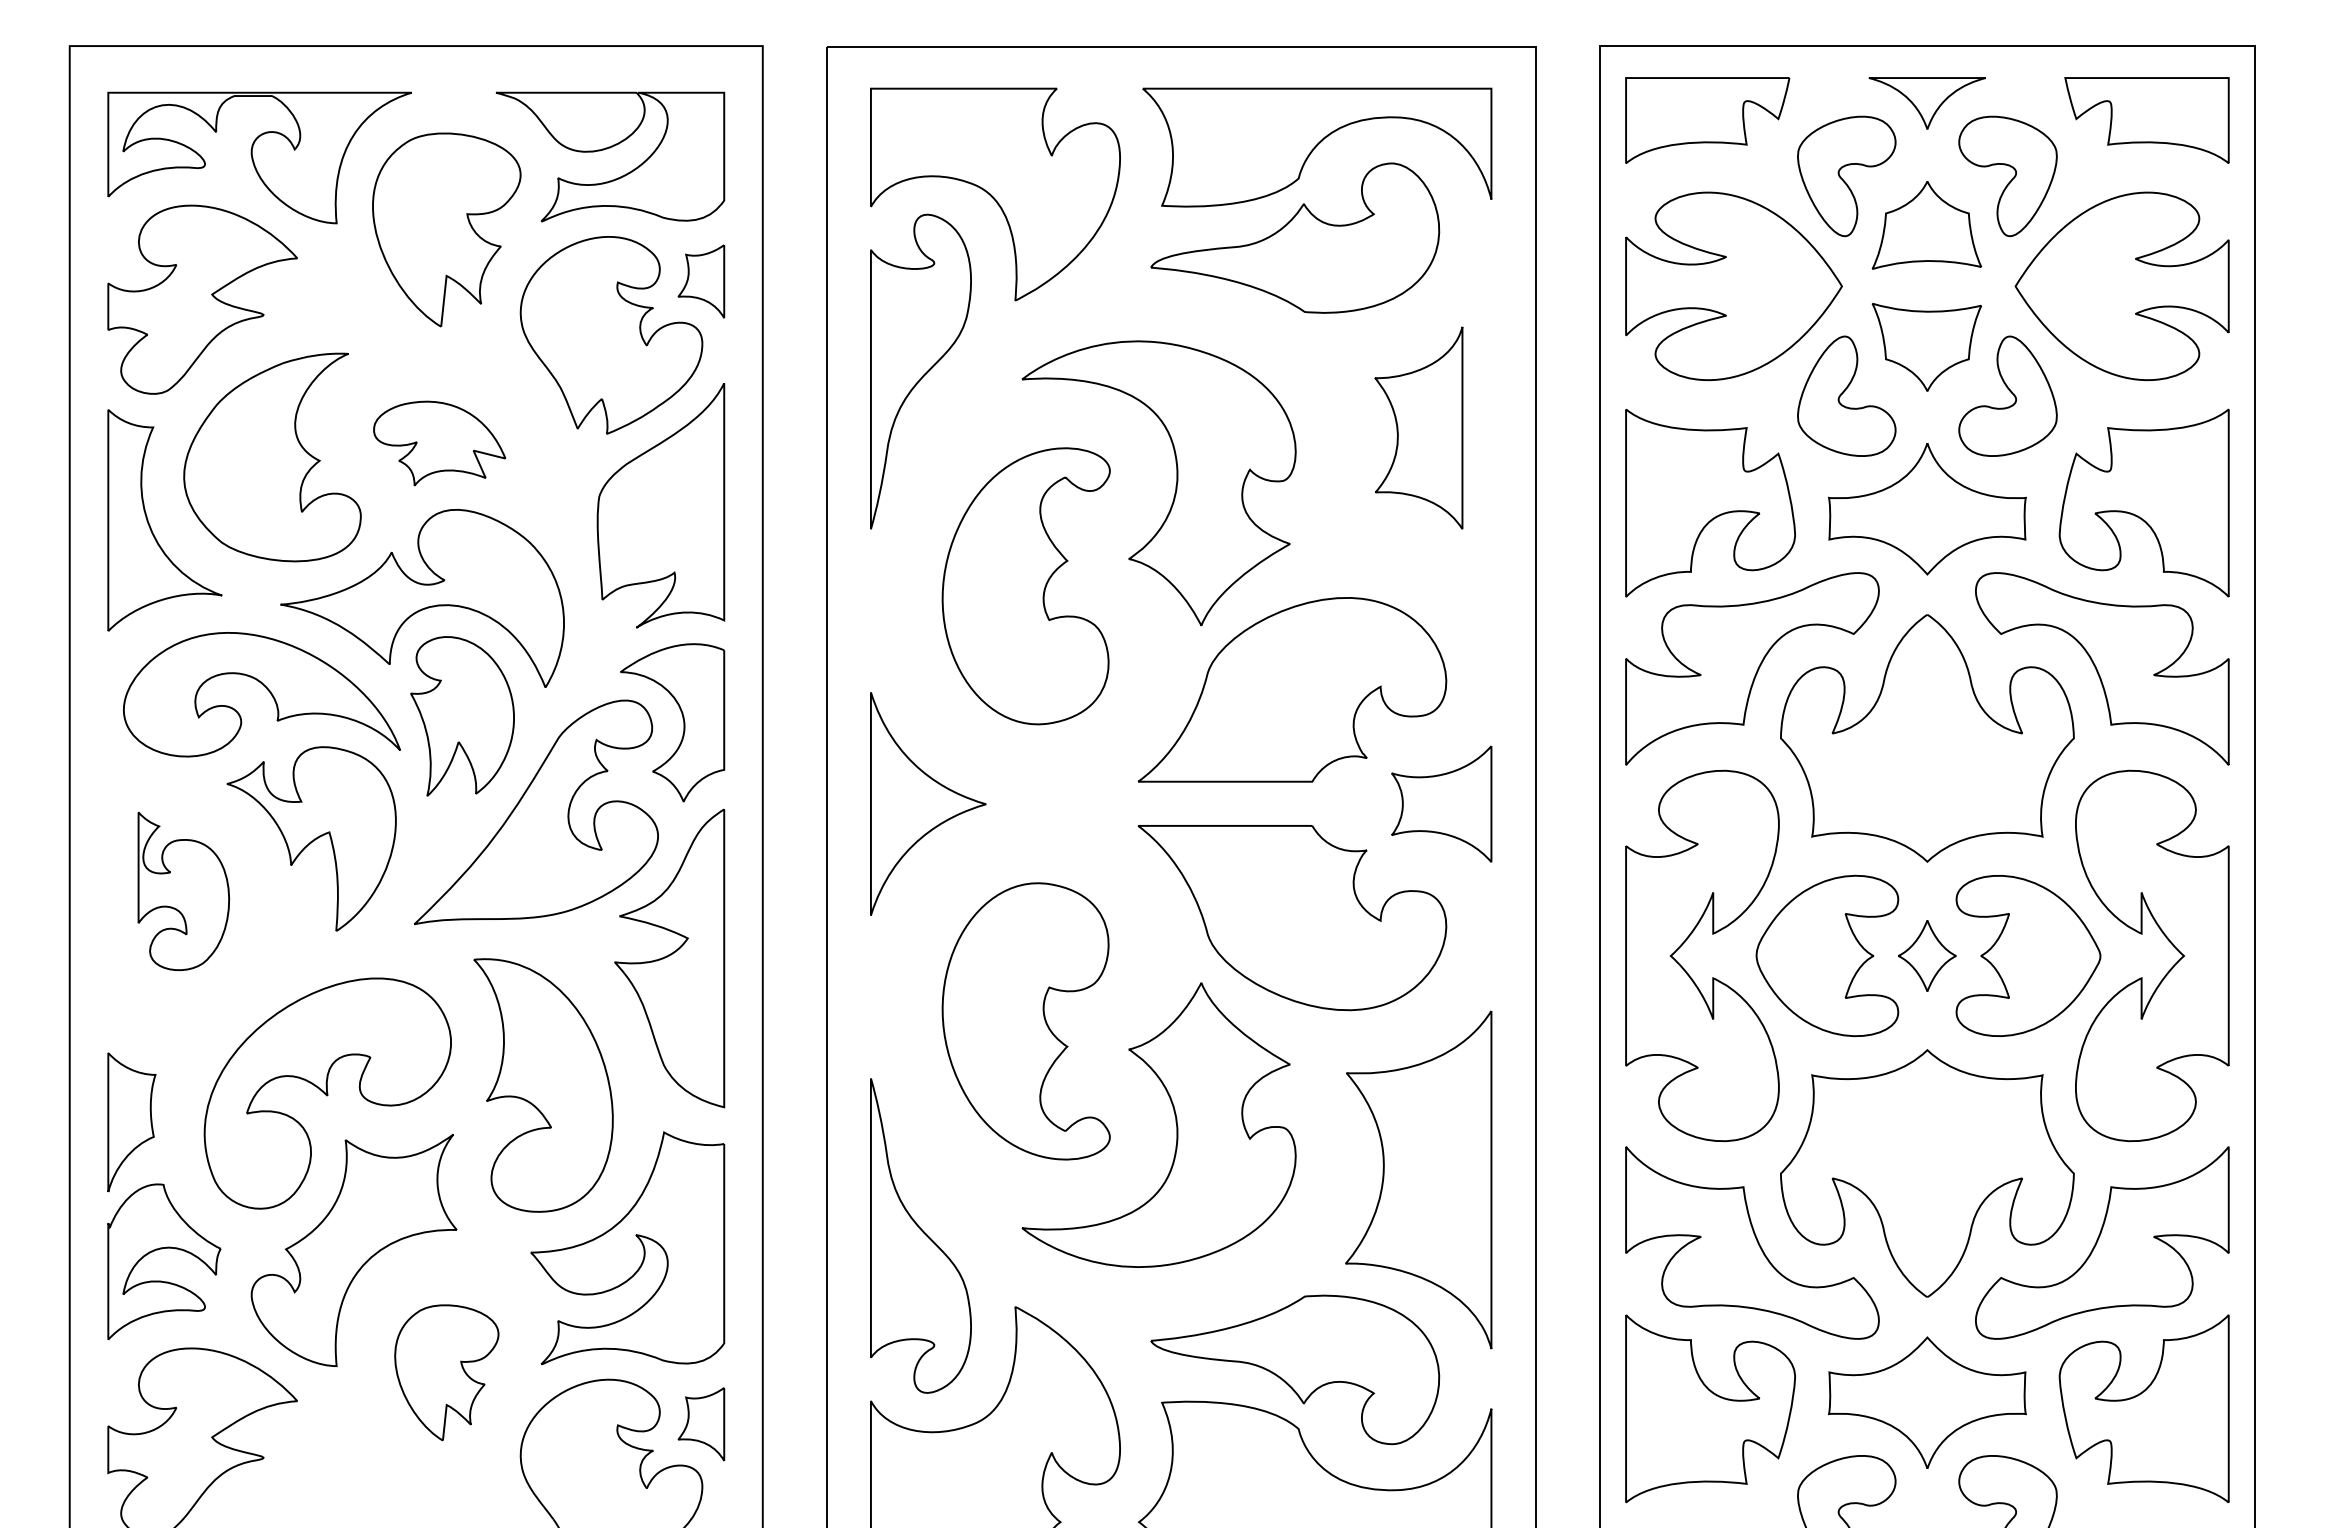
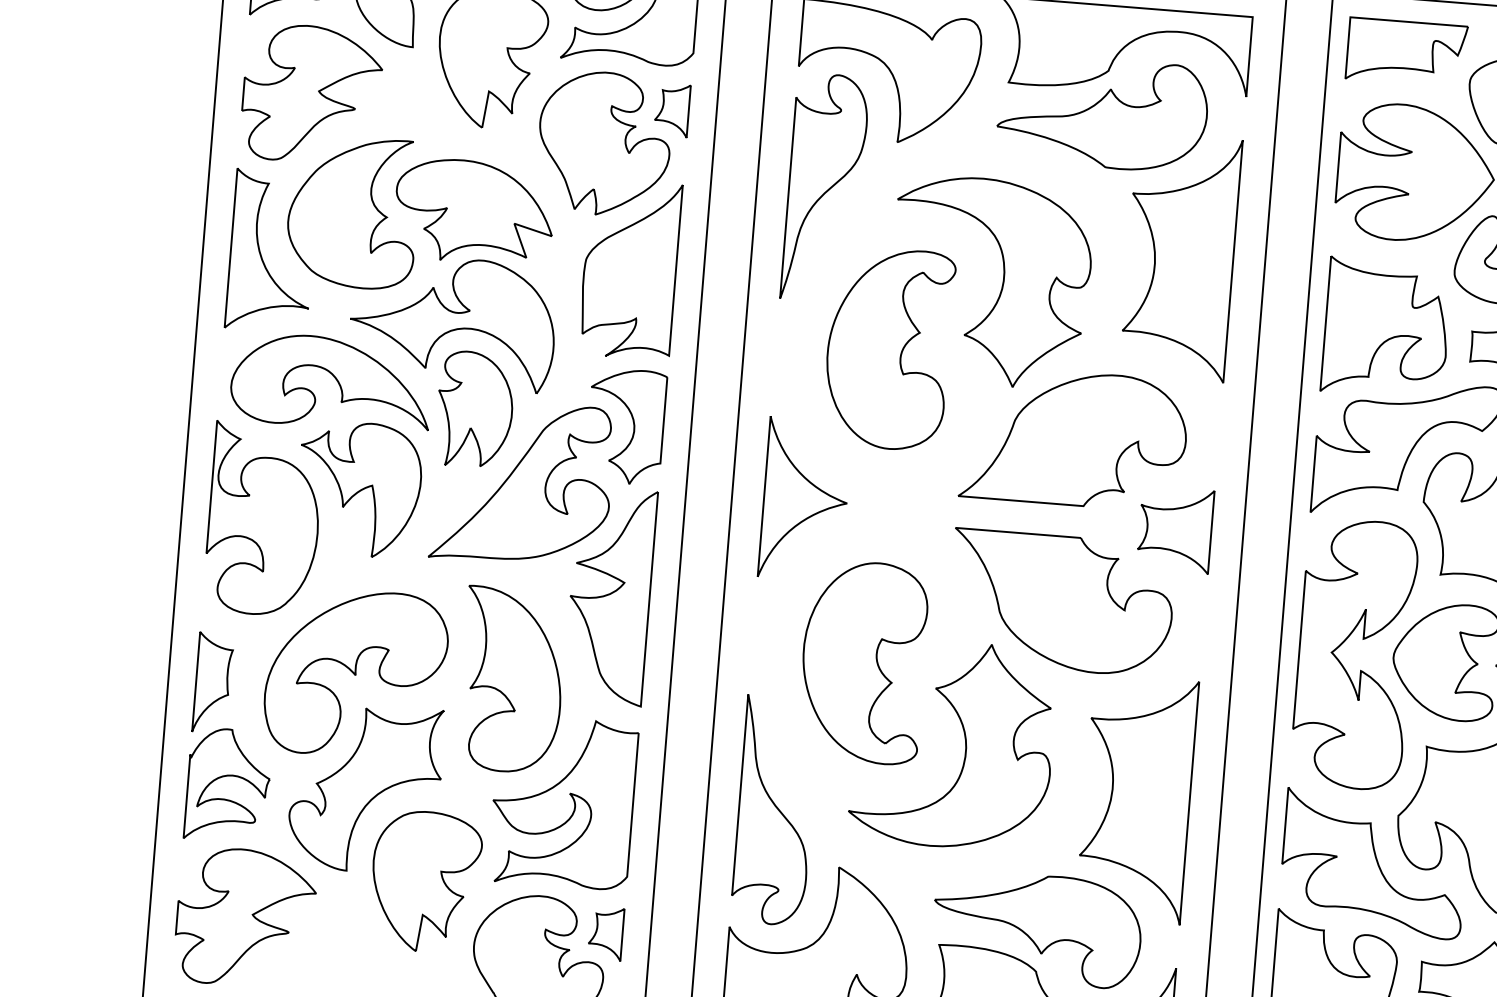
part: (1418, 427) -> (1180, 257), size x1.67
part: (439, 443) -> (474, 211), size x1.67
part: (183, 891) -> (263, 519), size x1.67
part: (446, 1372) -> (425, 881), size x1.43

